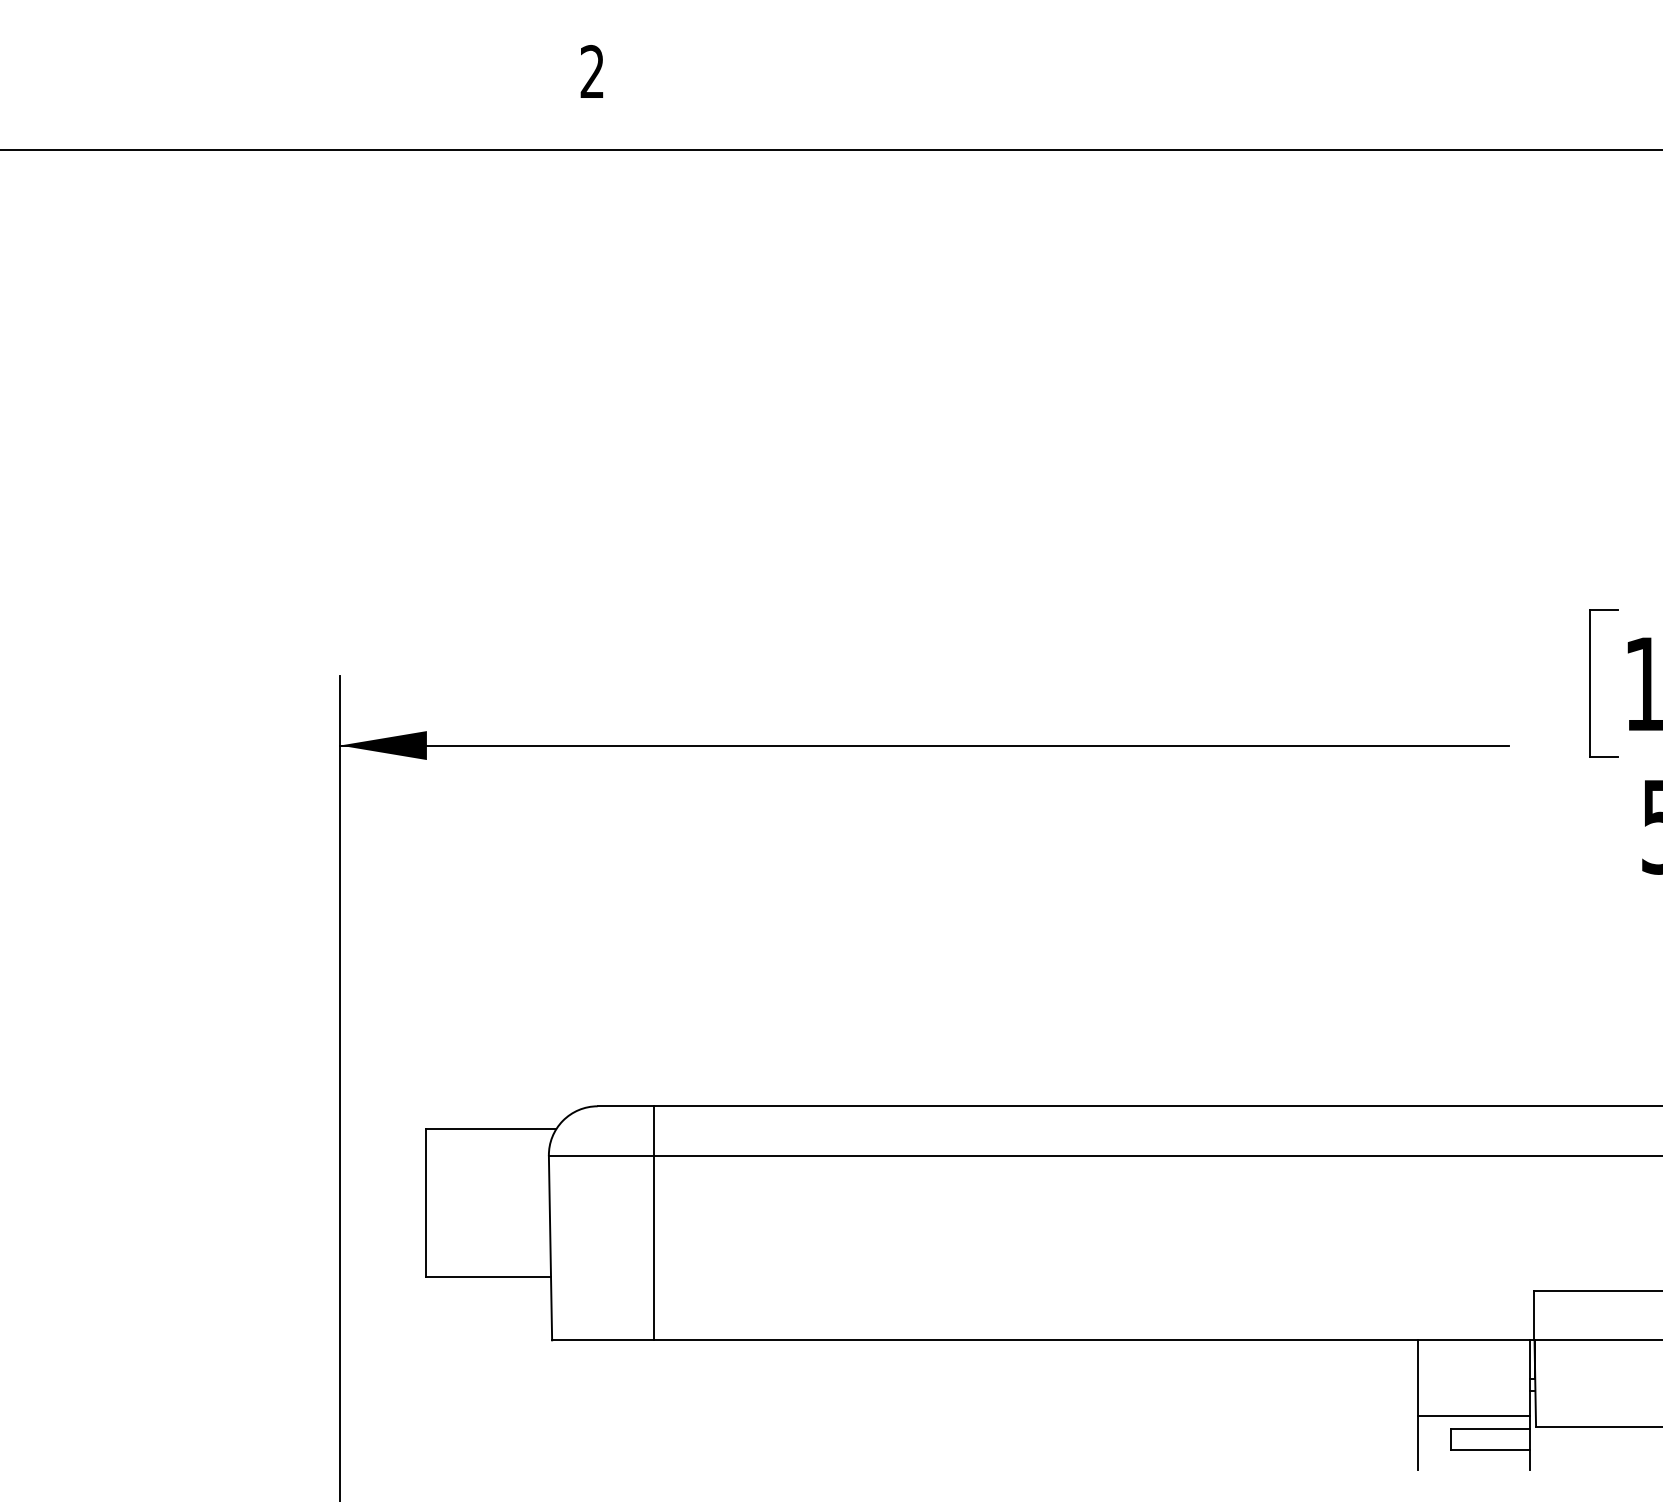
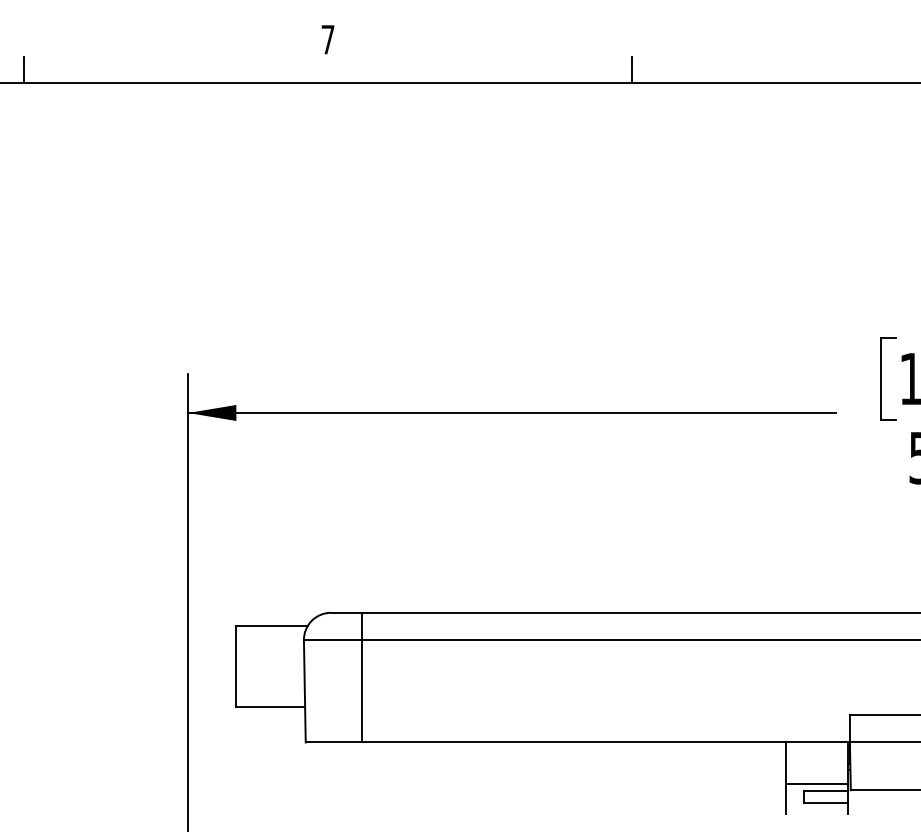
text: (591, 71) -> (327, 39), 2 -> 7
line: (44, 125) -> (24, 69), added
line: (1141, 125) -> (632, 69), added

